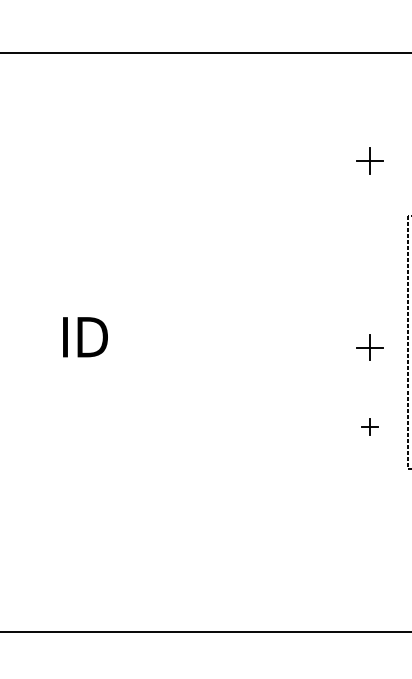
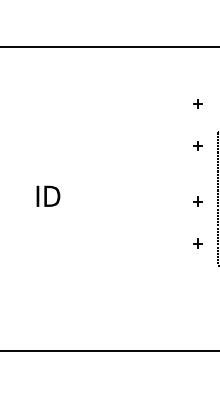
part: (369, 160) -> (197, 103), size x0.62
part: (369, 240) -> (197, 145), added
part: (369, 347) -> (197, 201), size x0.62

